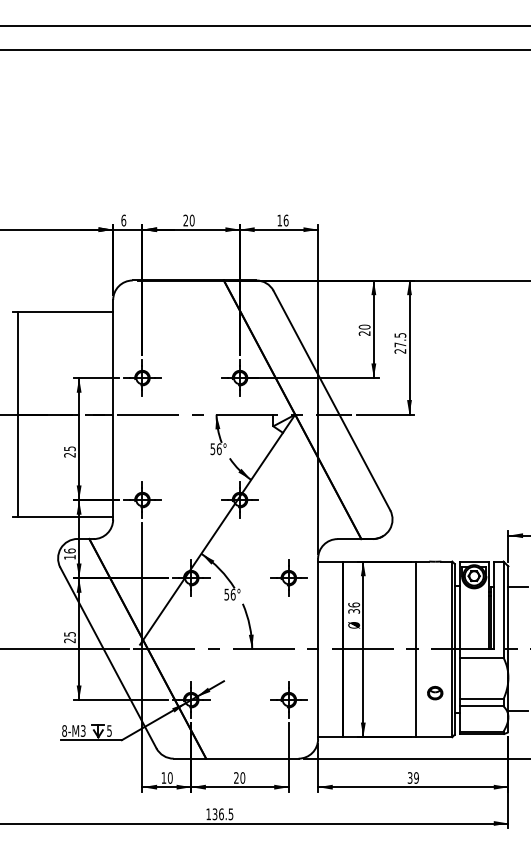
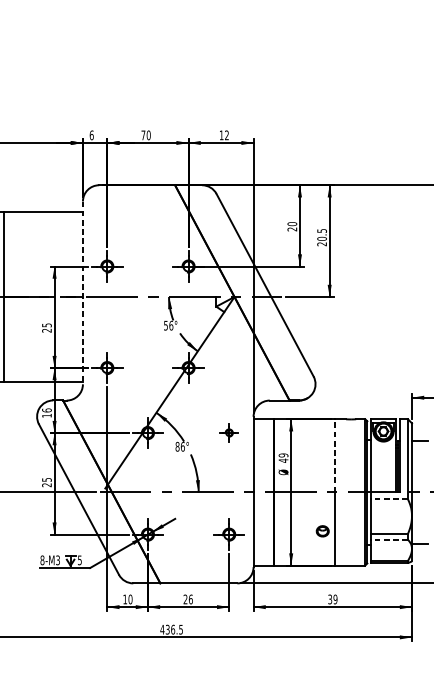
text: (185, 220) -> (143, 135), 20 -> 70
text: (285, 220) -> (226, 135), 16 -> 12
text: (400, 344) -> (322, 238), 27.5 -> 20.5
line: (113, 409) -> (83, 292), solid -> dashed
part: (288, 577) -> (228, 432), size x0.6
text: (226, 594) -> (177, 446), 56° -> 86°
line: (415, 605) -> (334, 455), solid -> dashed
text: (354, 608) -> (283, 458), 36 -> 49
line: (481, 657) -> (389, 499), solid -> dashed
part: (435, 693) -> (323, 531), moved
line: (481, 706) -> (389, 539), solid -> dashed
text: (242, 777) -> (190, 599), 20 -> 26
text: (208, 814) -> (162, 629), 136.5 -> 436.5

